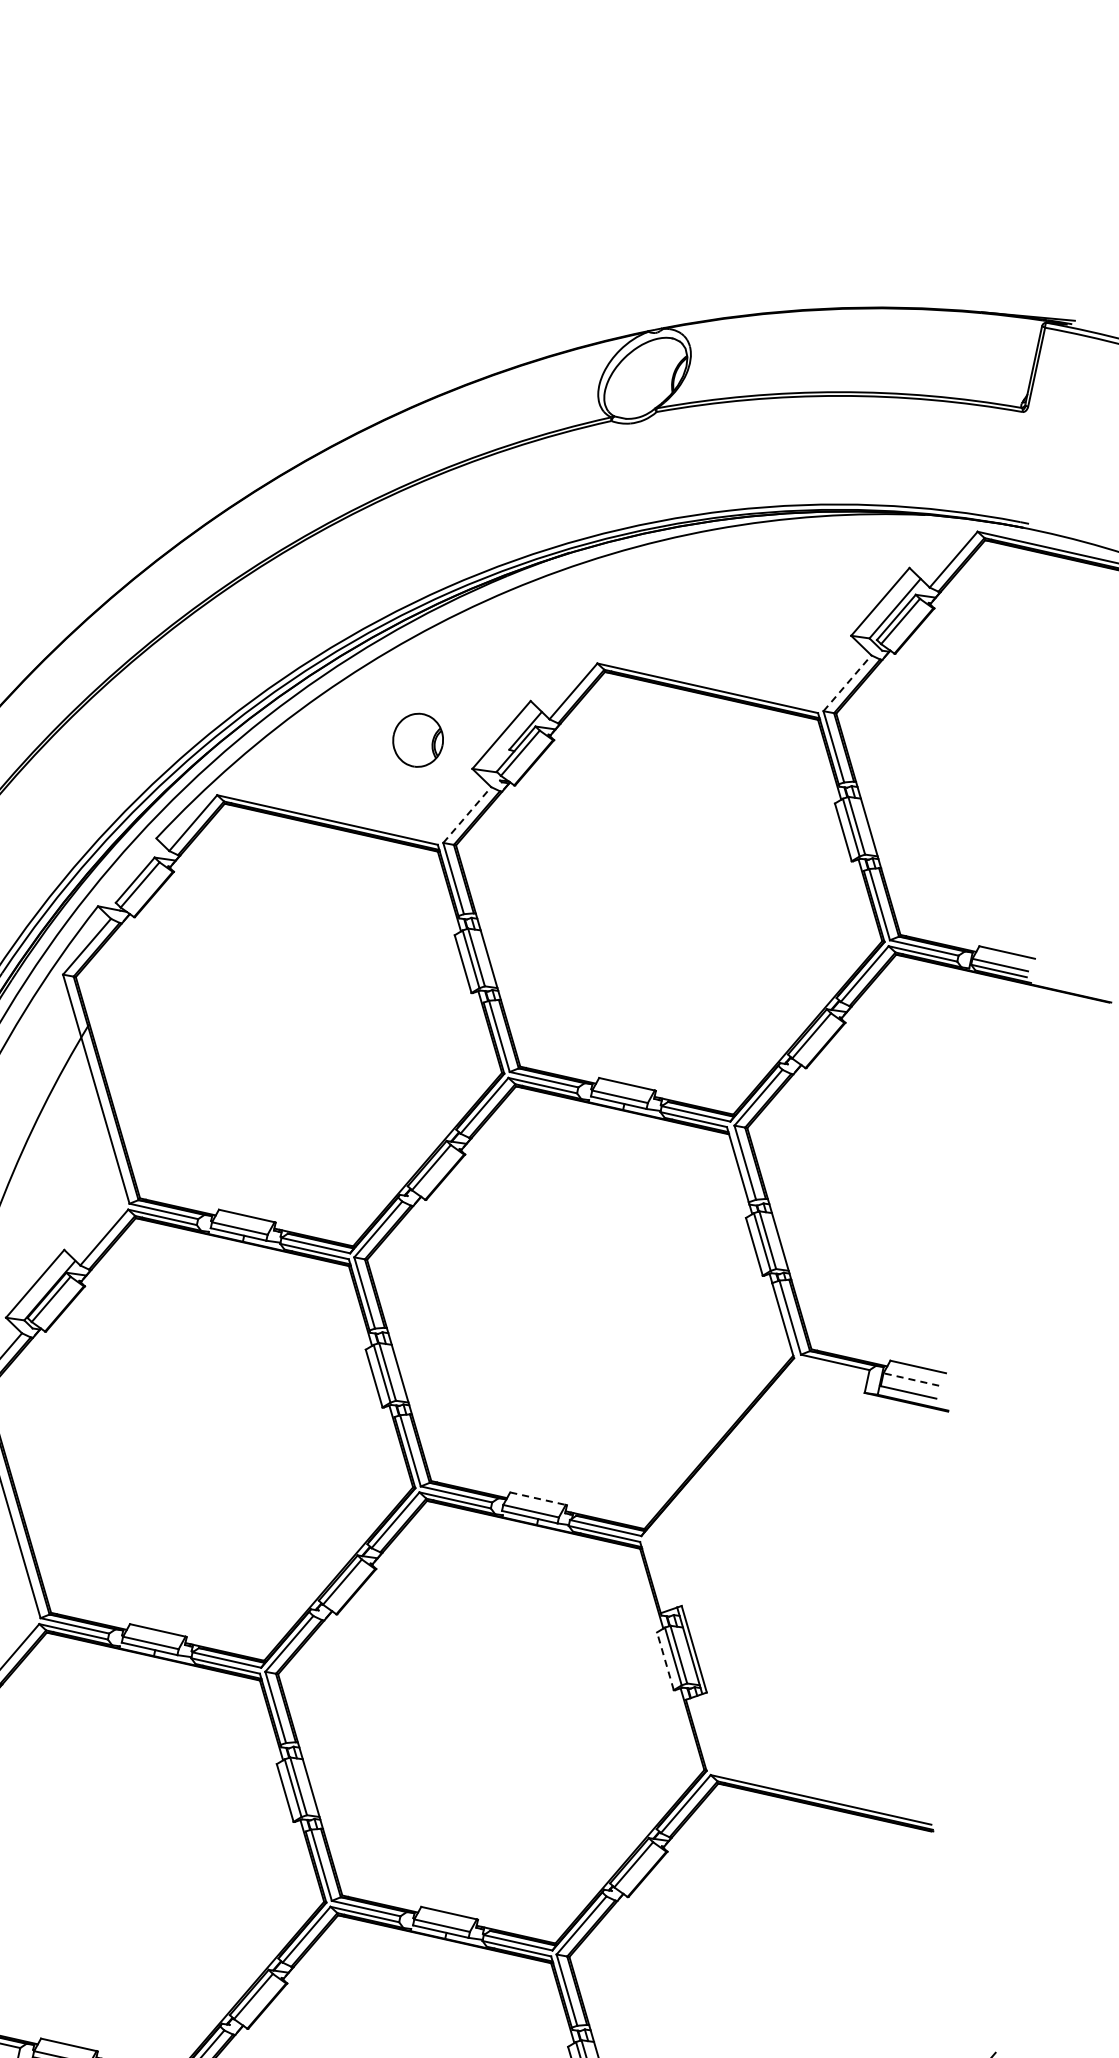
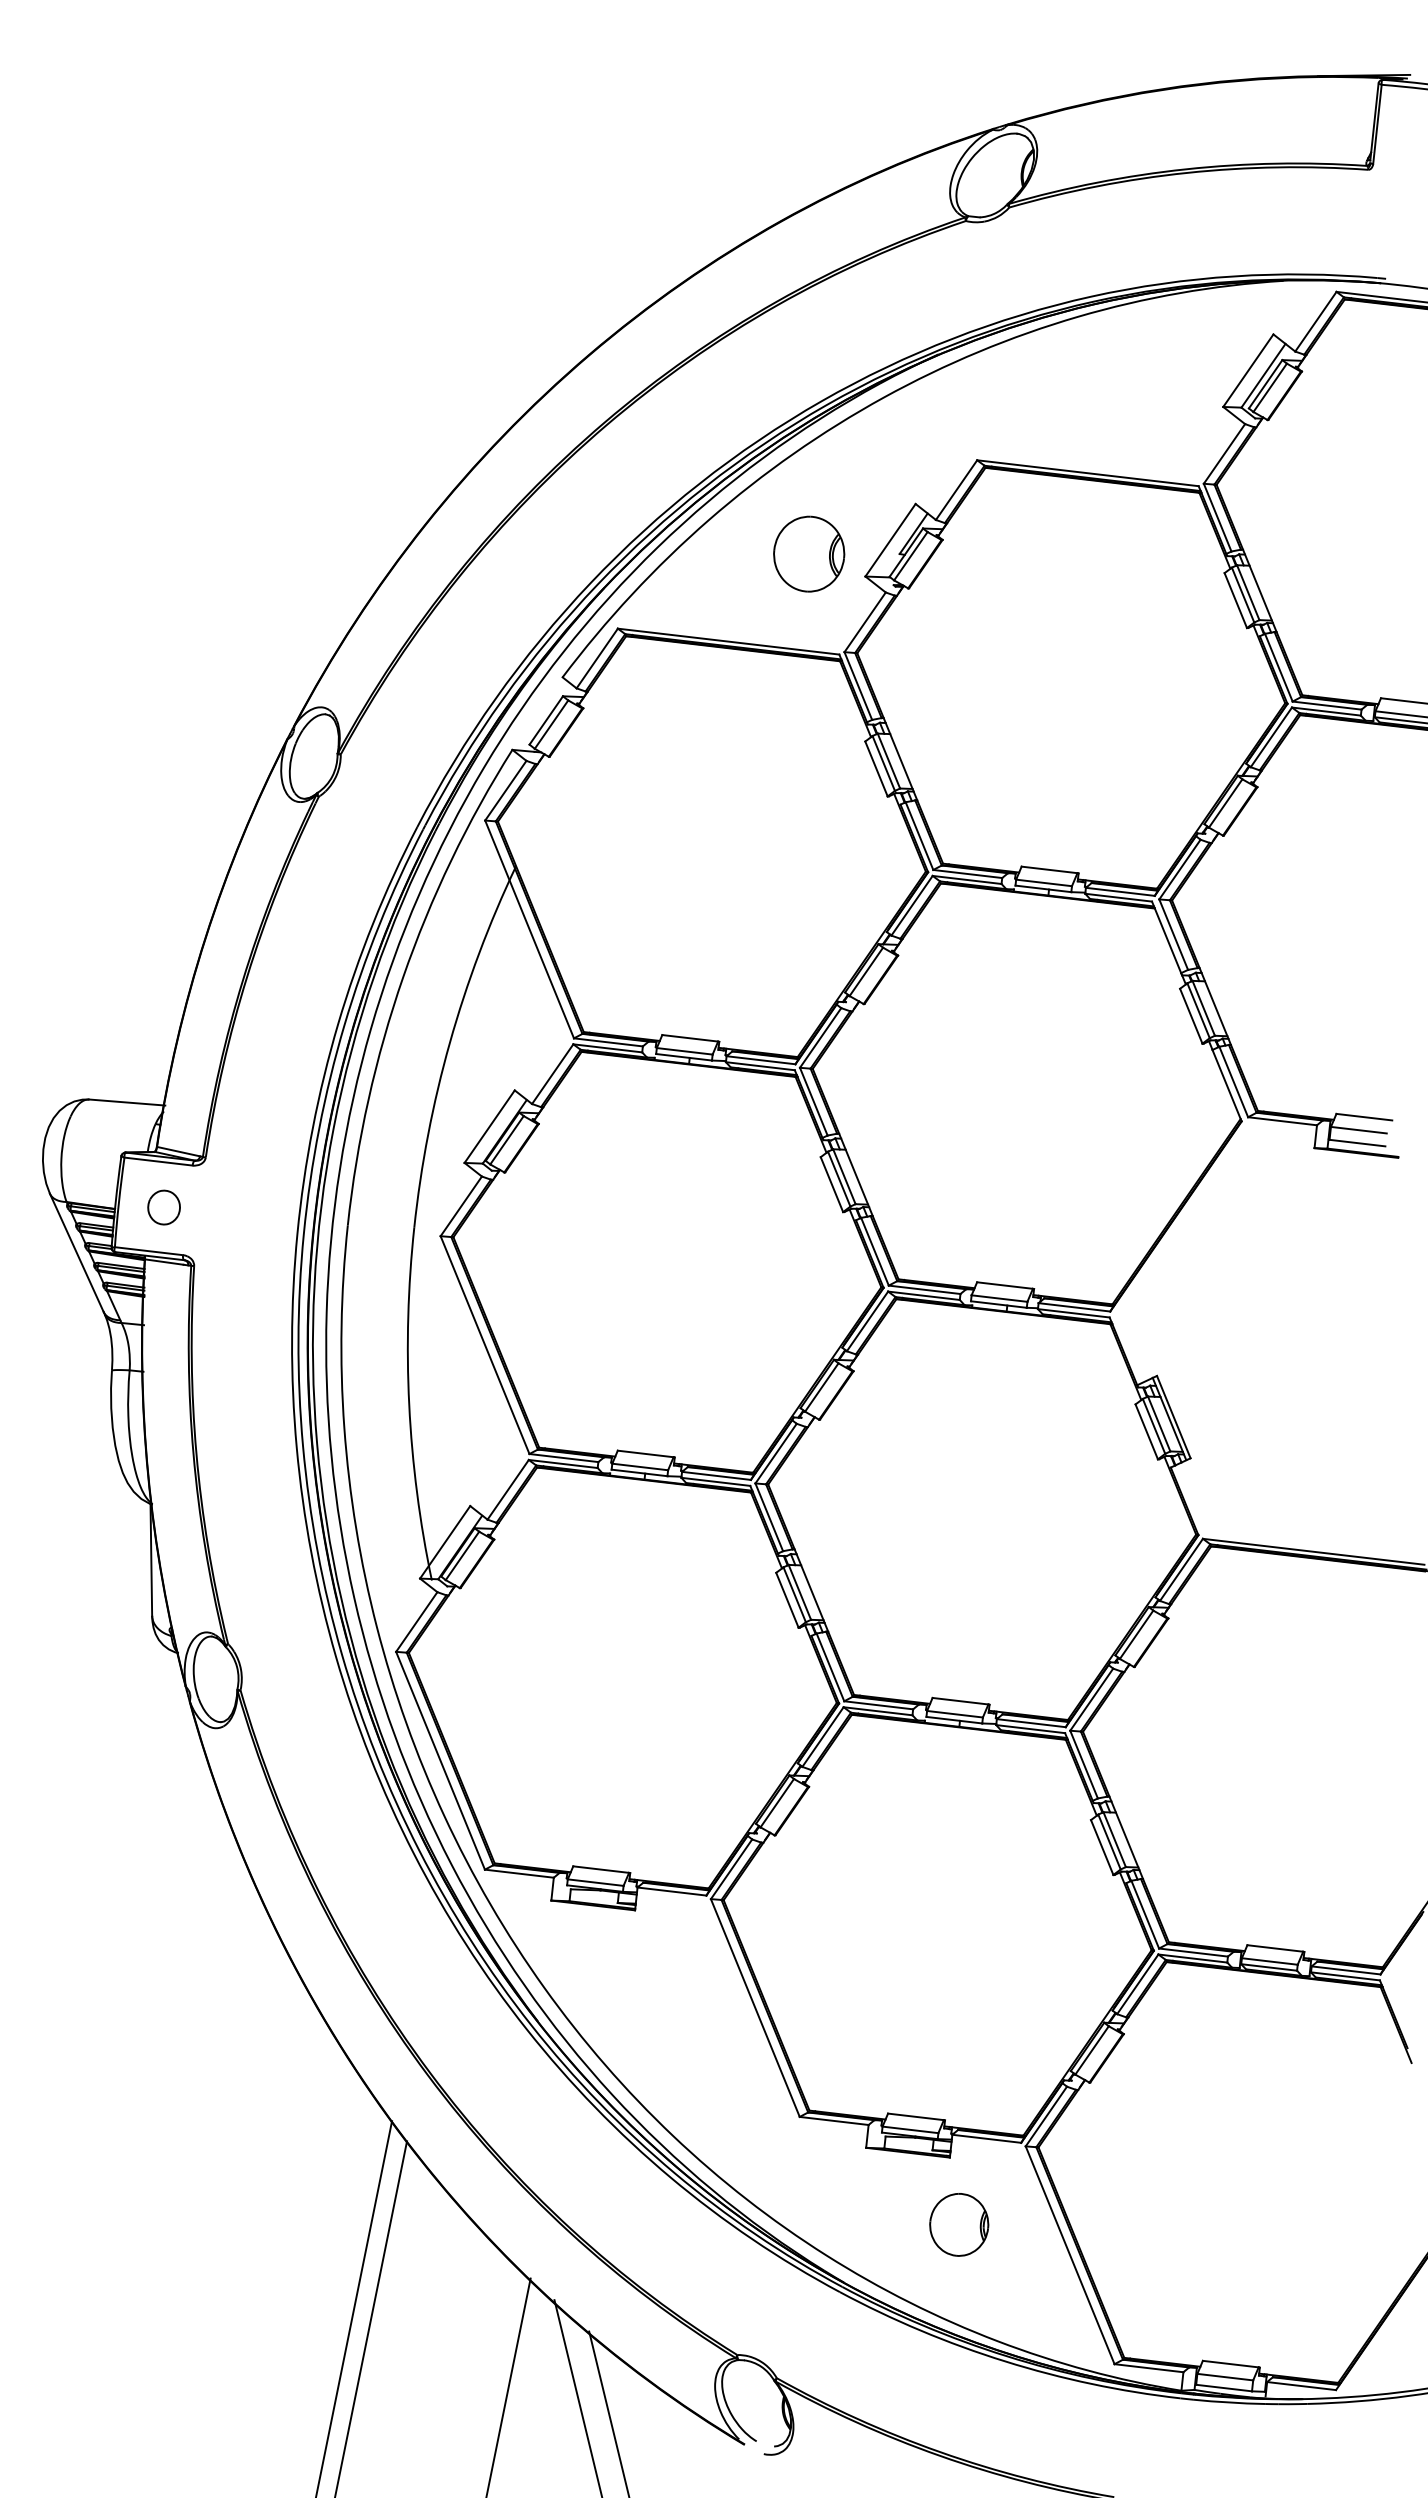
line: (847, 682) -> (1224, 453), dashed -> solid
part: (418, 739) -> (809, 553), size x1.43
line: (467, 814) -> (865, 621), dashed -> solid
line: (910, 1379) -> (1358, 1130), dashed -> solid
line: (538, 1498) -> (1005, 1285), dashed -> solid
line: (665, 1660) -> (1146, 1431), dashed -> solid

